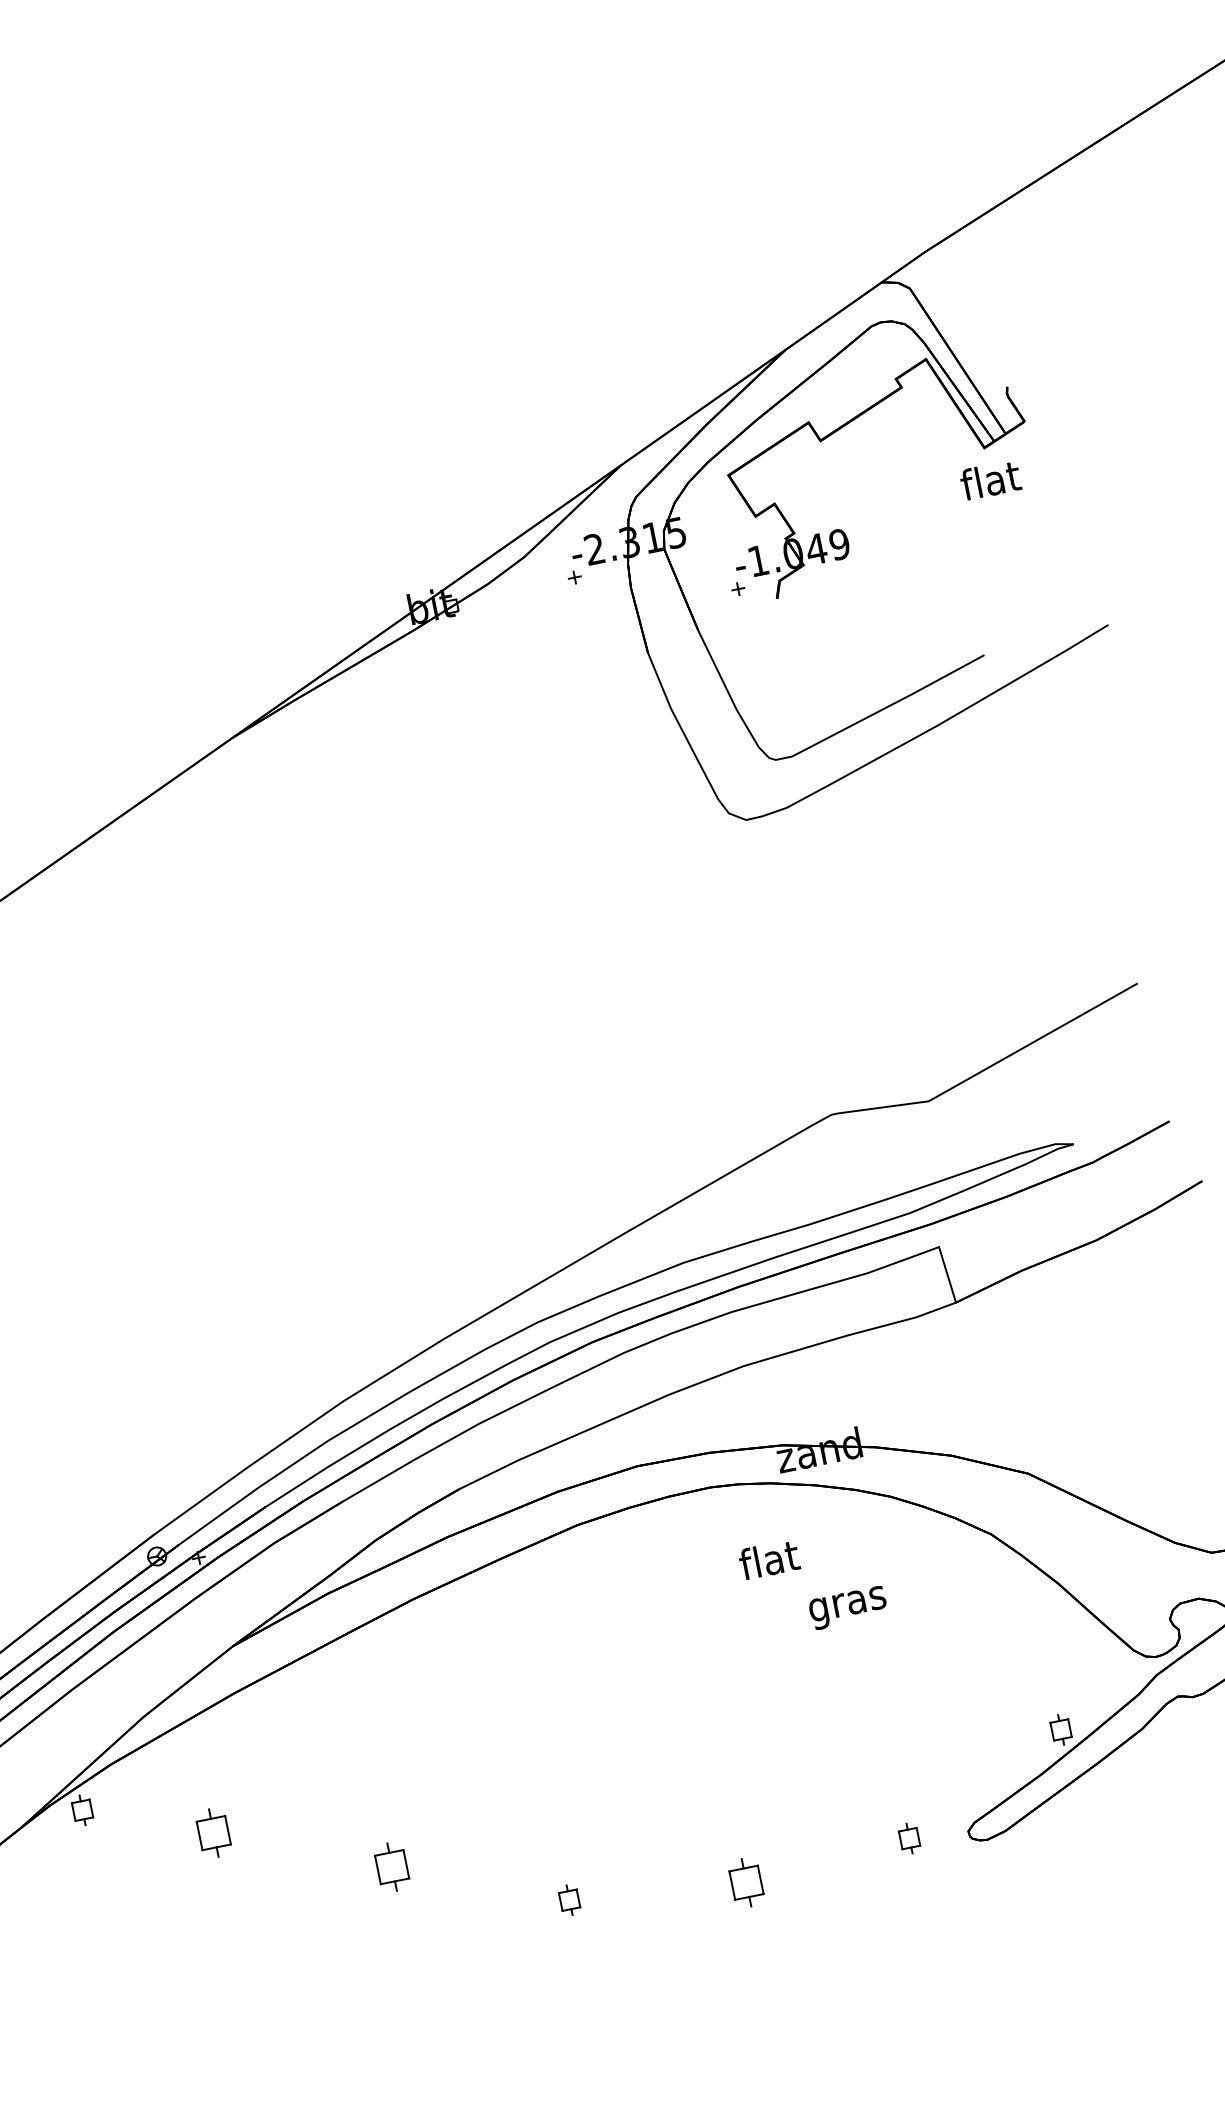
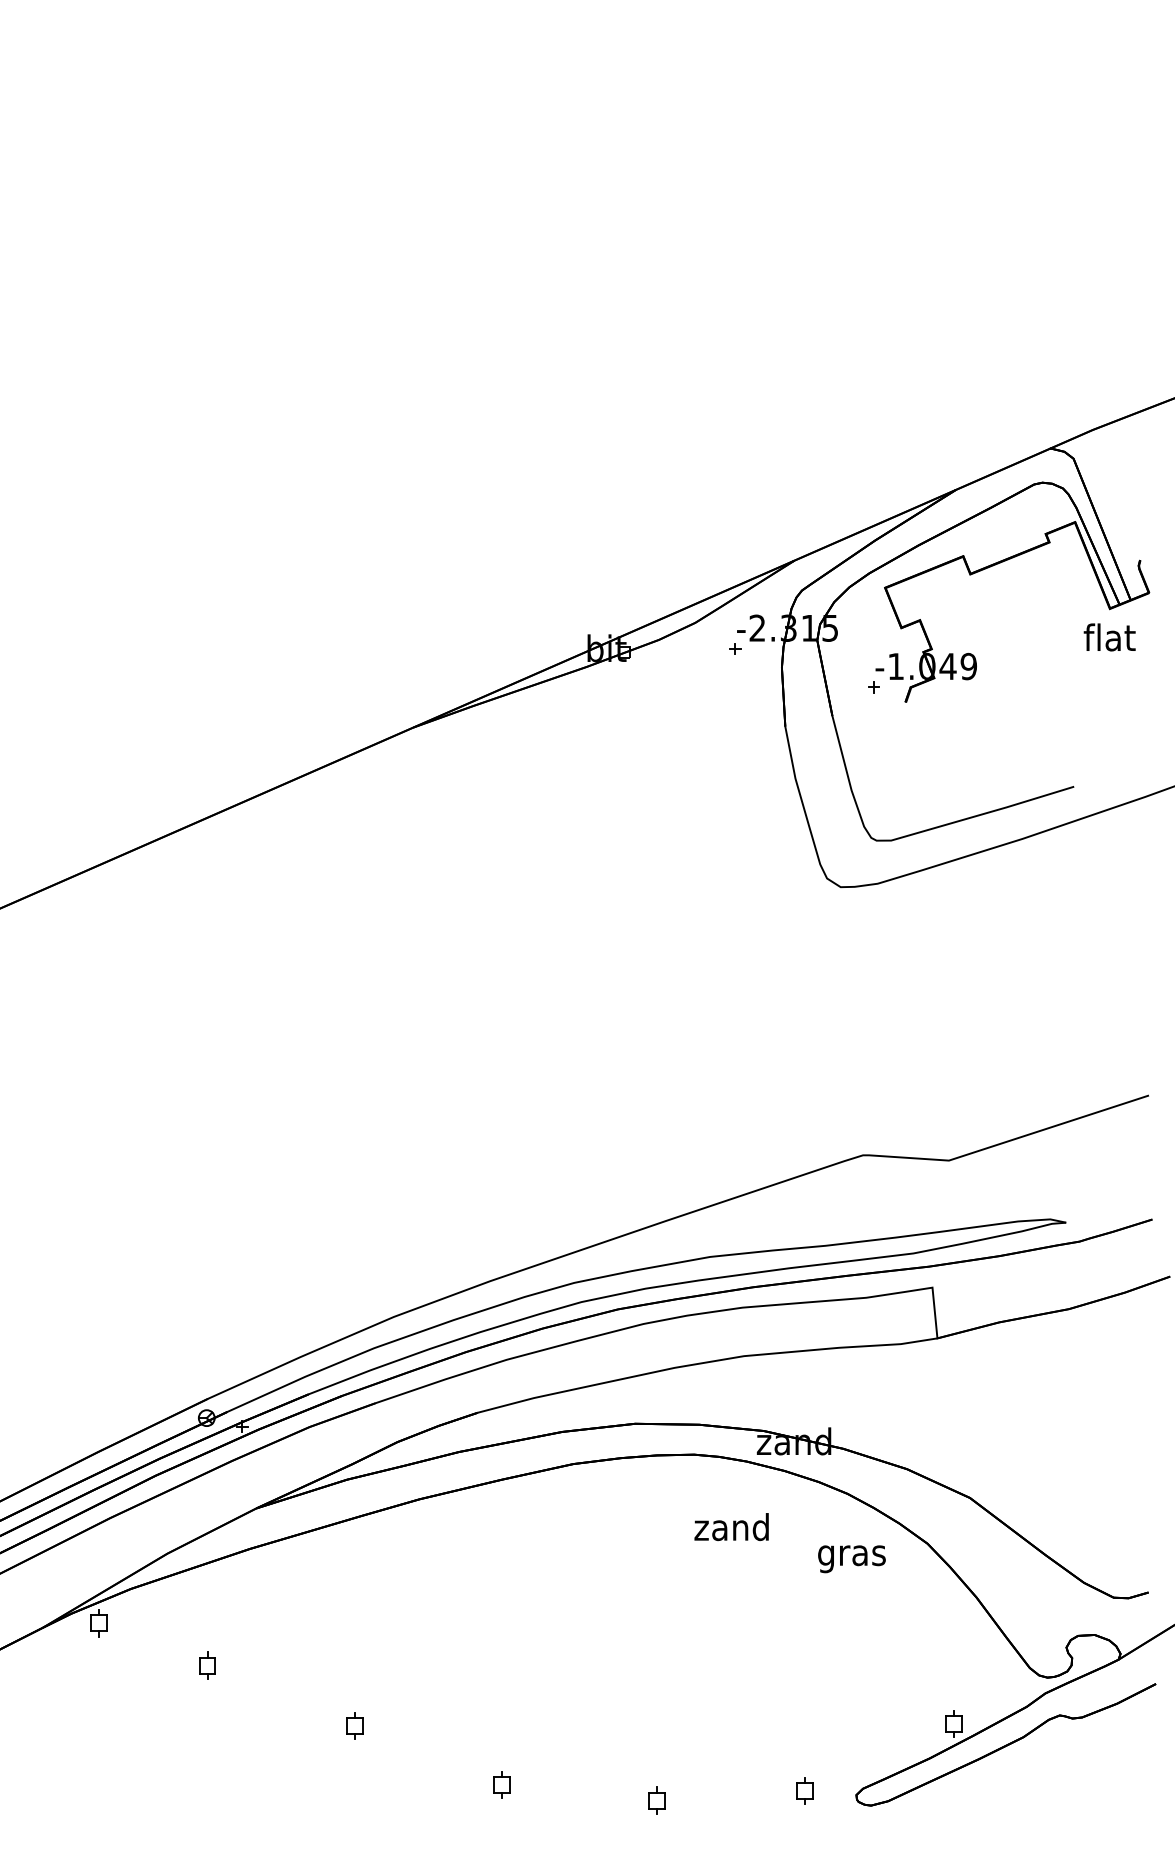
text: (768, 1560) -> (731, 1527), flat -> zand
text: (847, 1608) -> (851, 1559), moved
part: (213, 1832) -> (207, 1665), size x0.62
part: (391, 1866) -> (354, 1725), size x0.62
part: (746, 1882) -> (656, 1800), size x0.62

